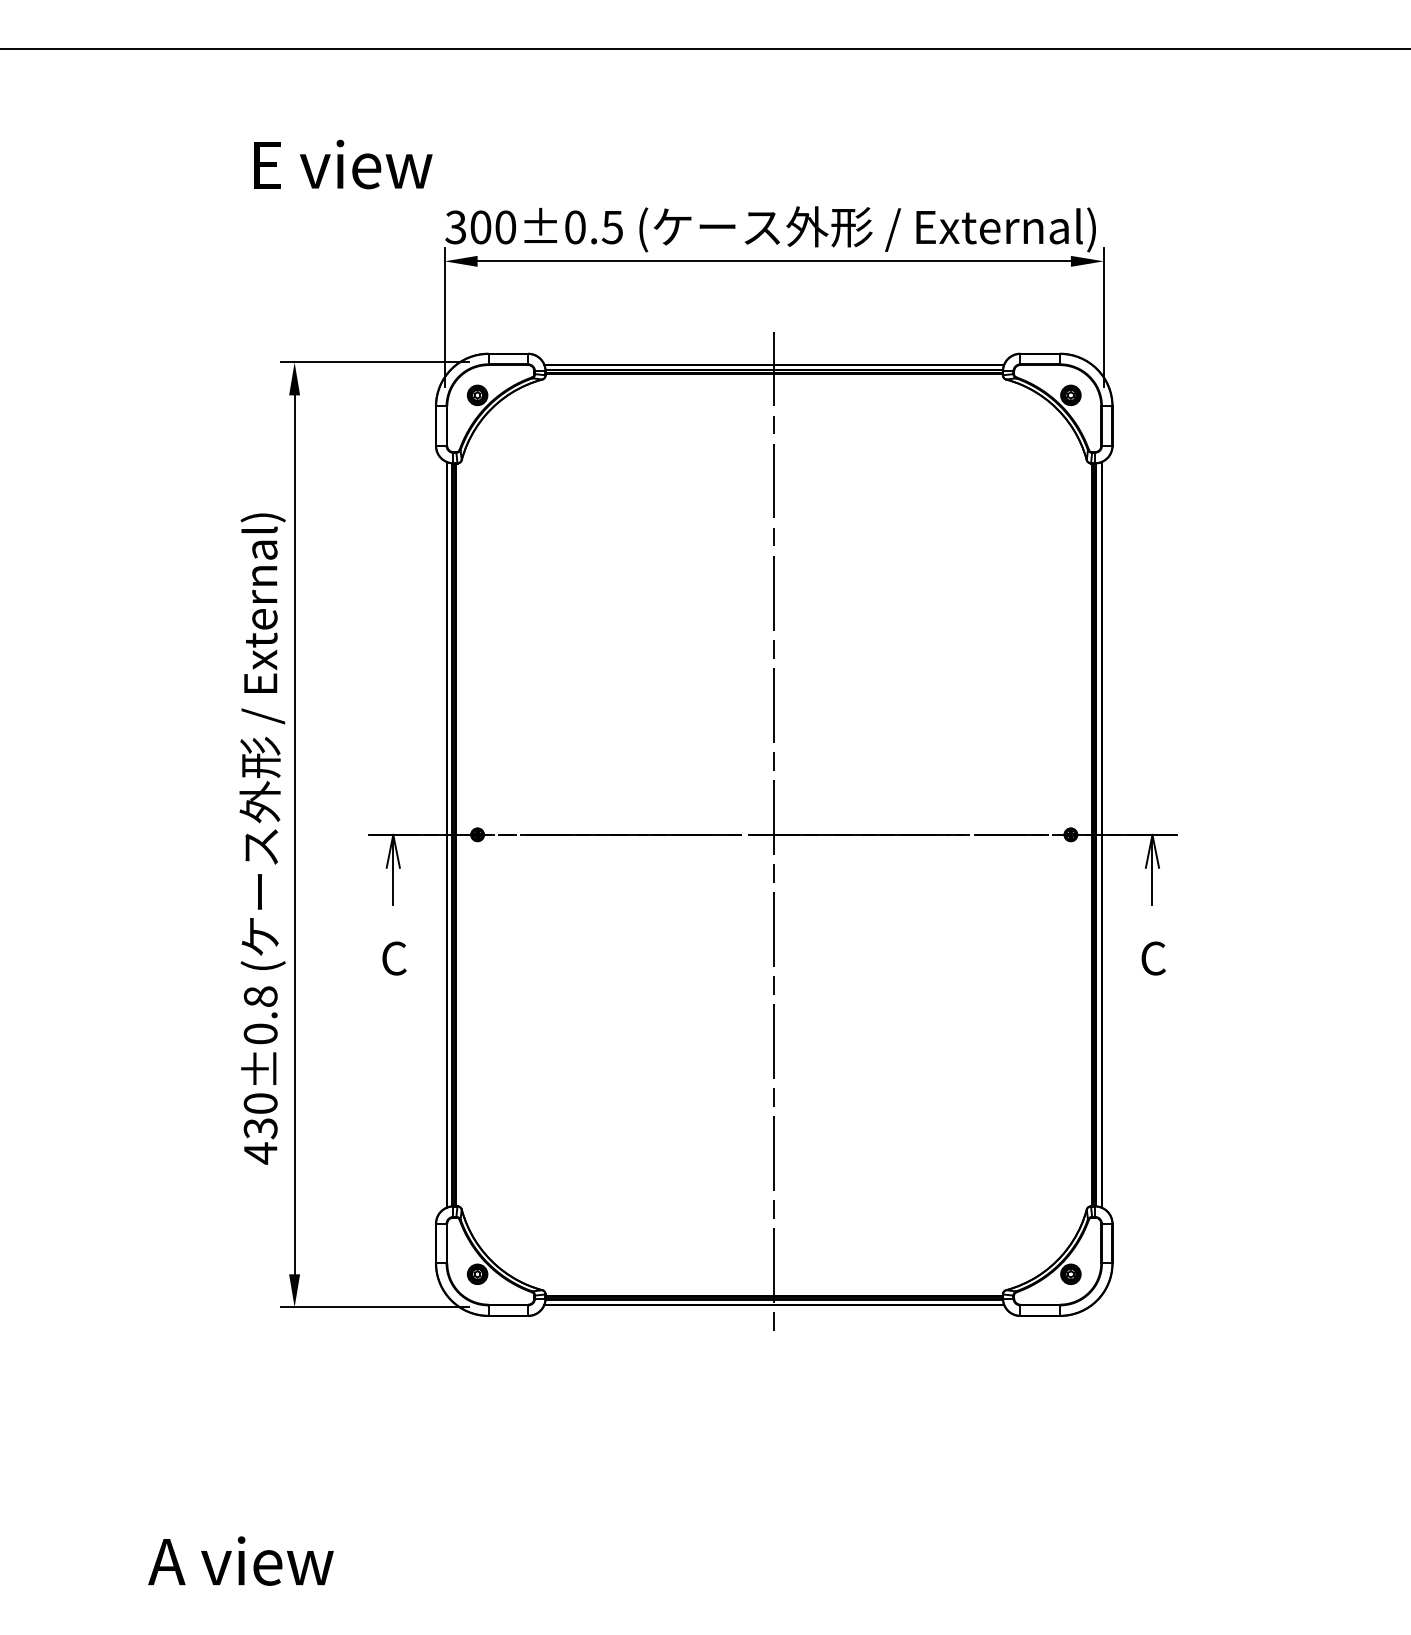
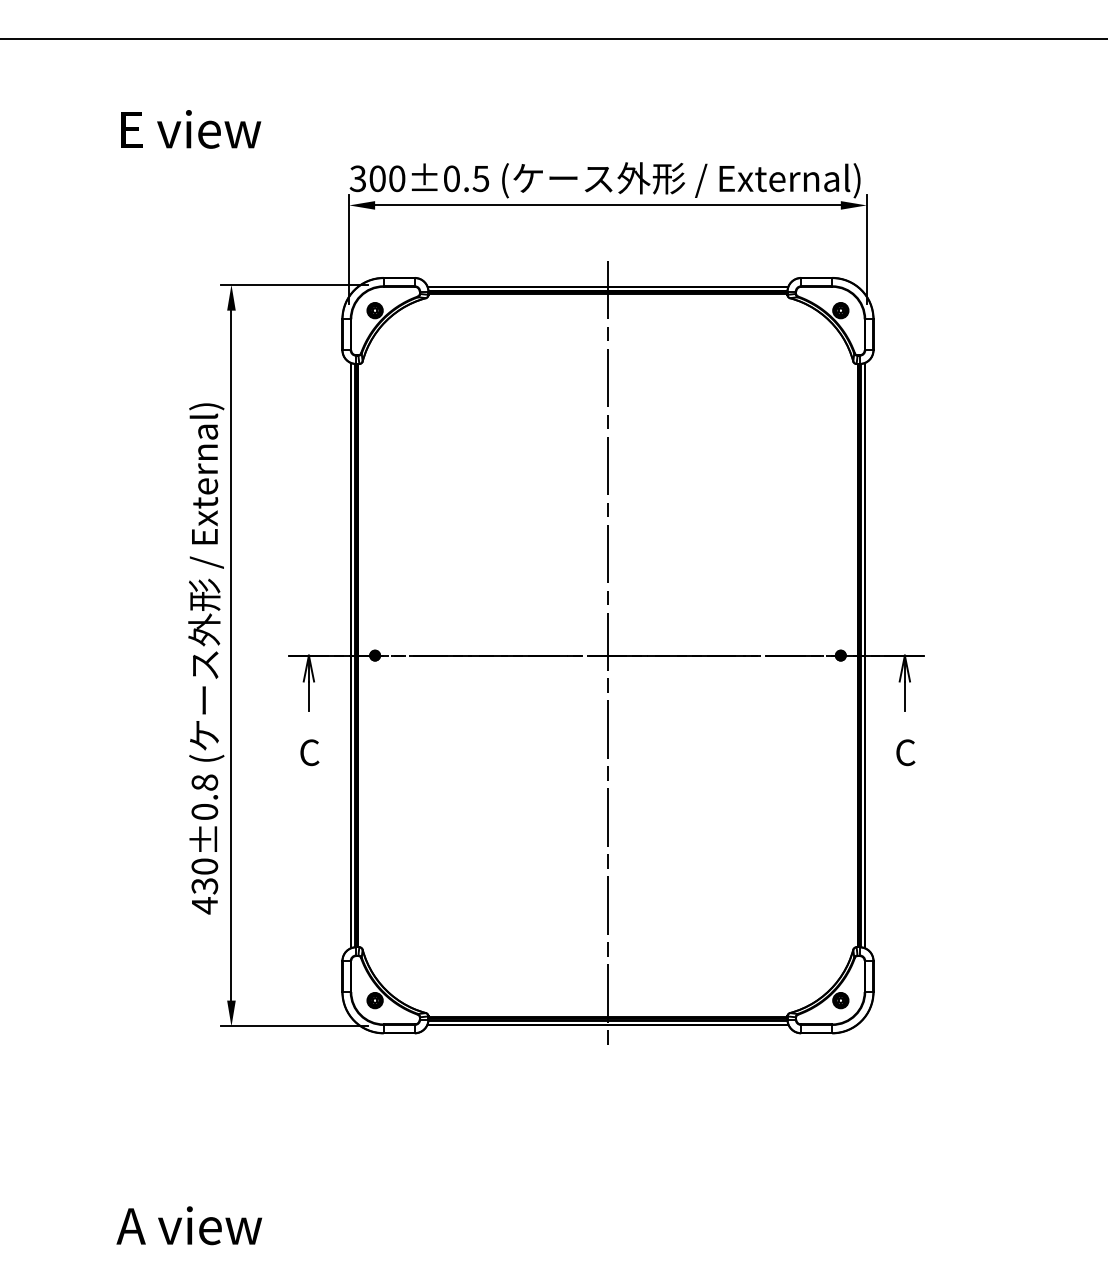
text: (343, 164) -> (191, 129), moved

